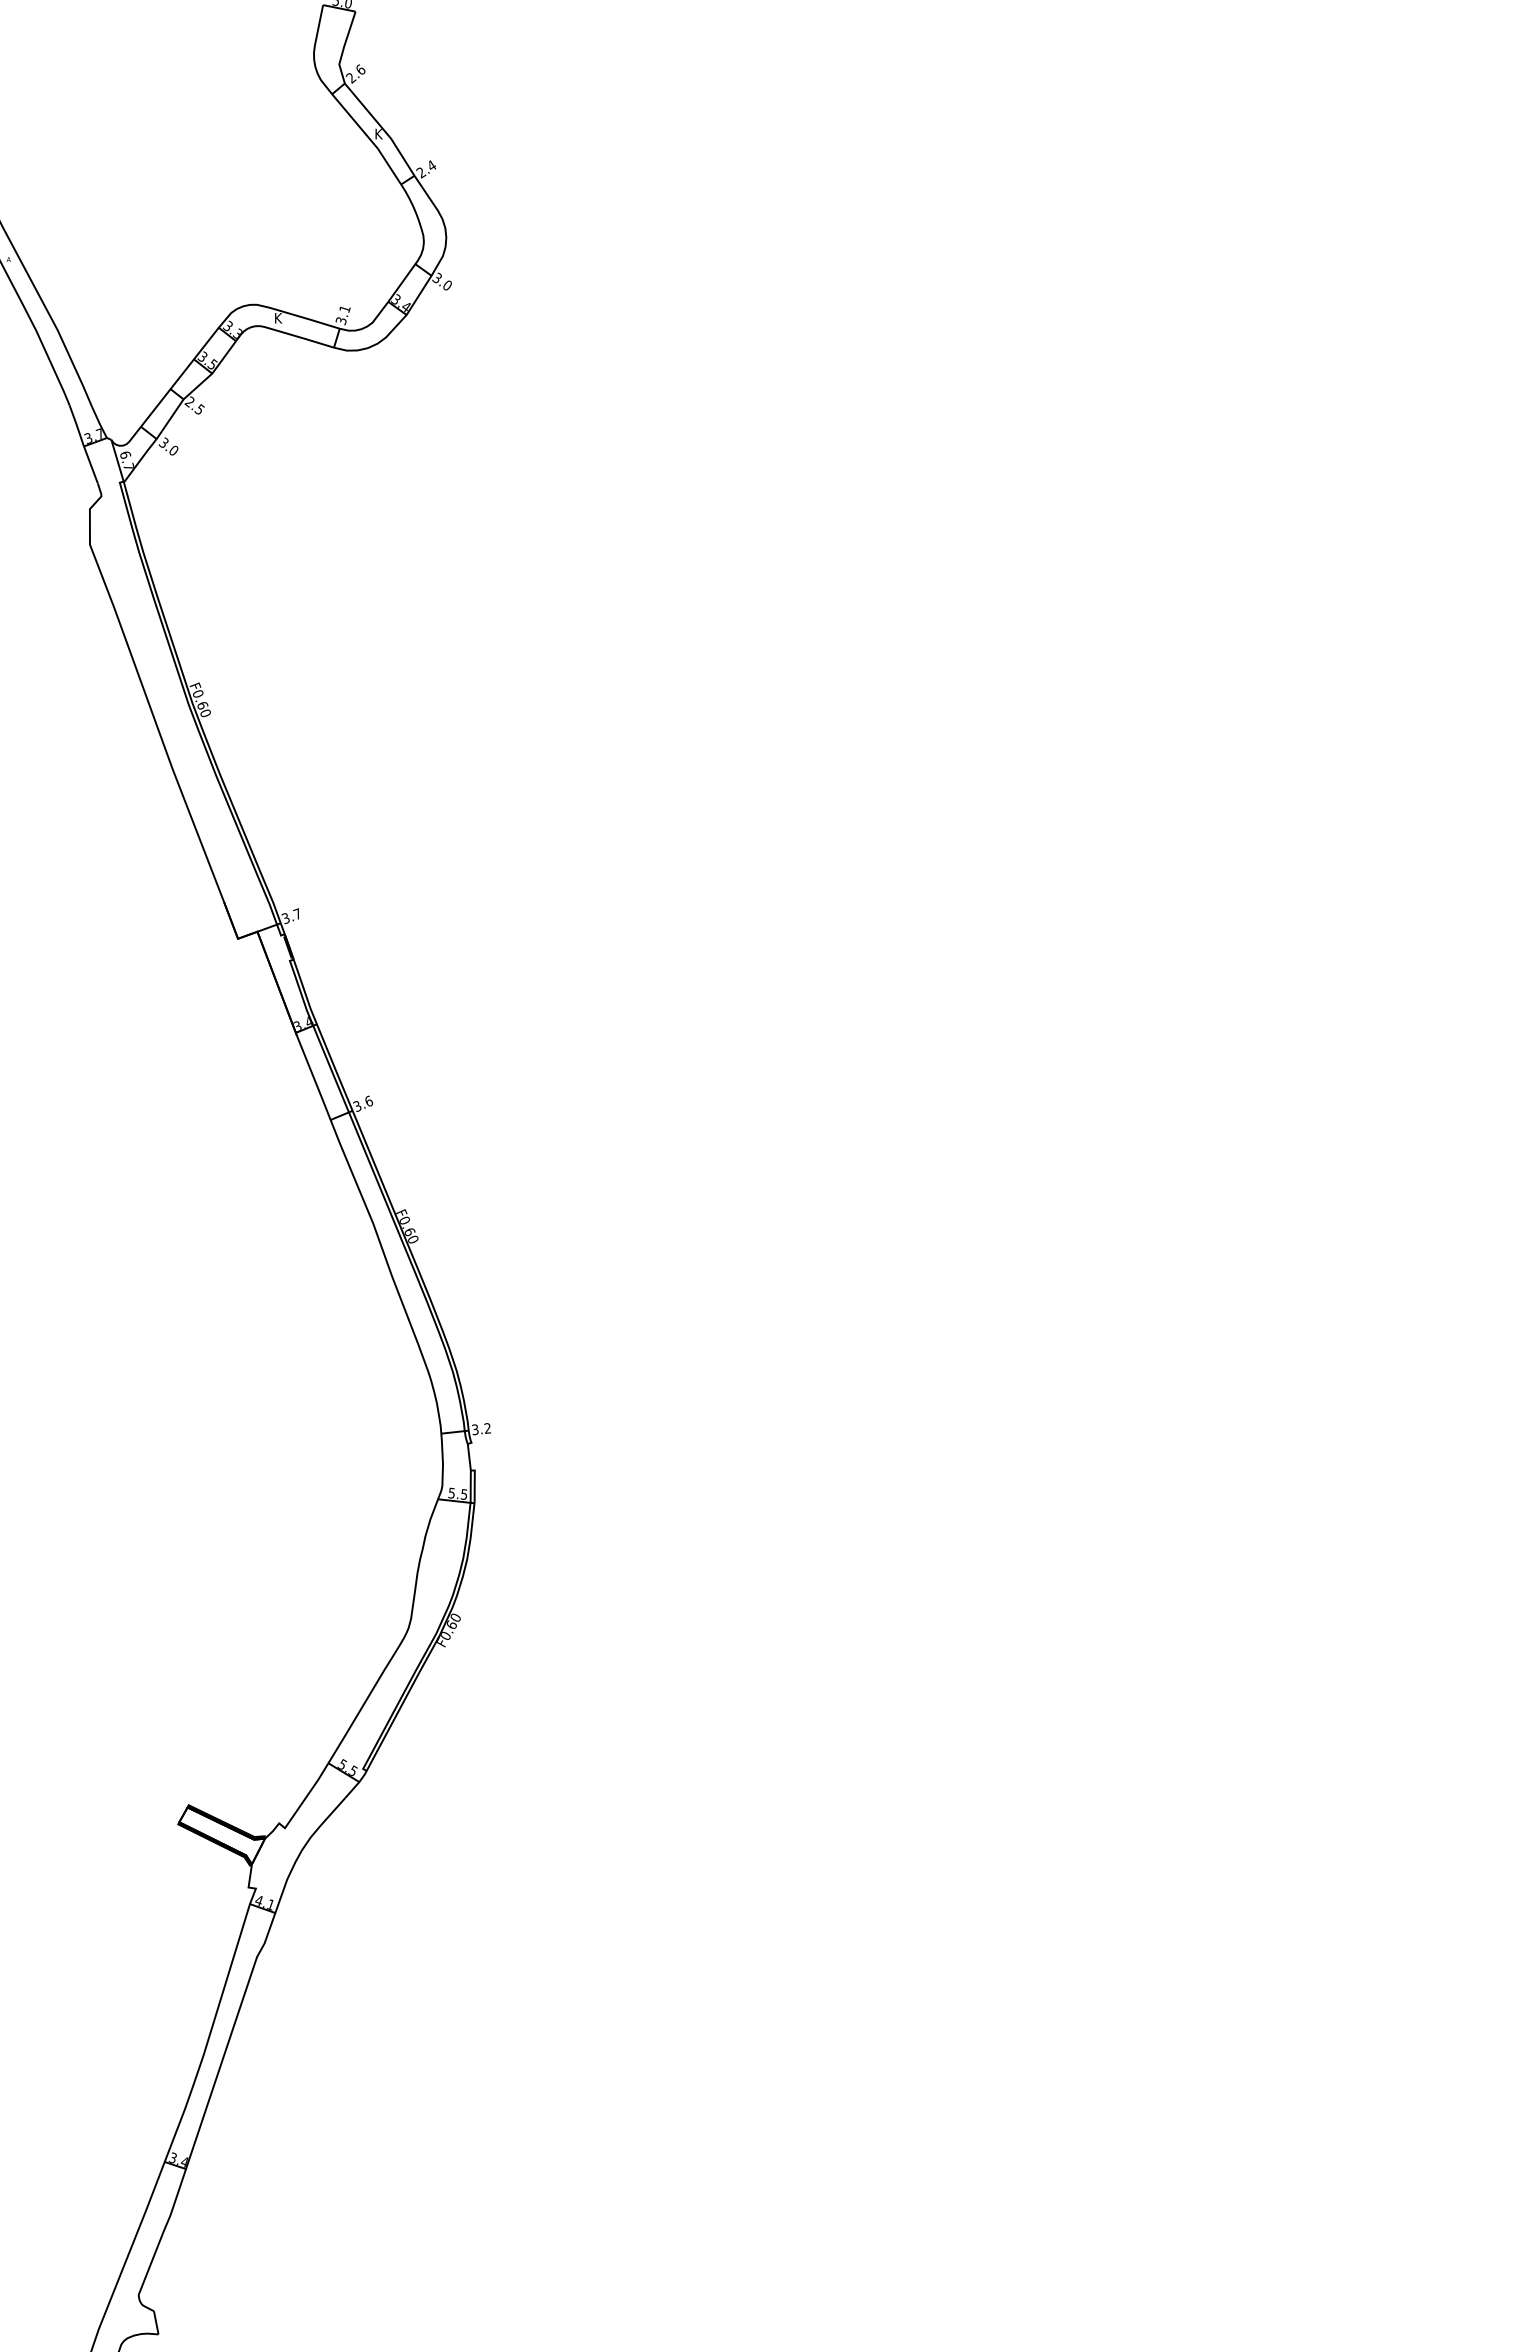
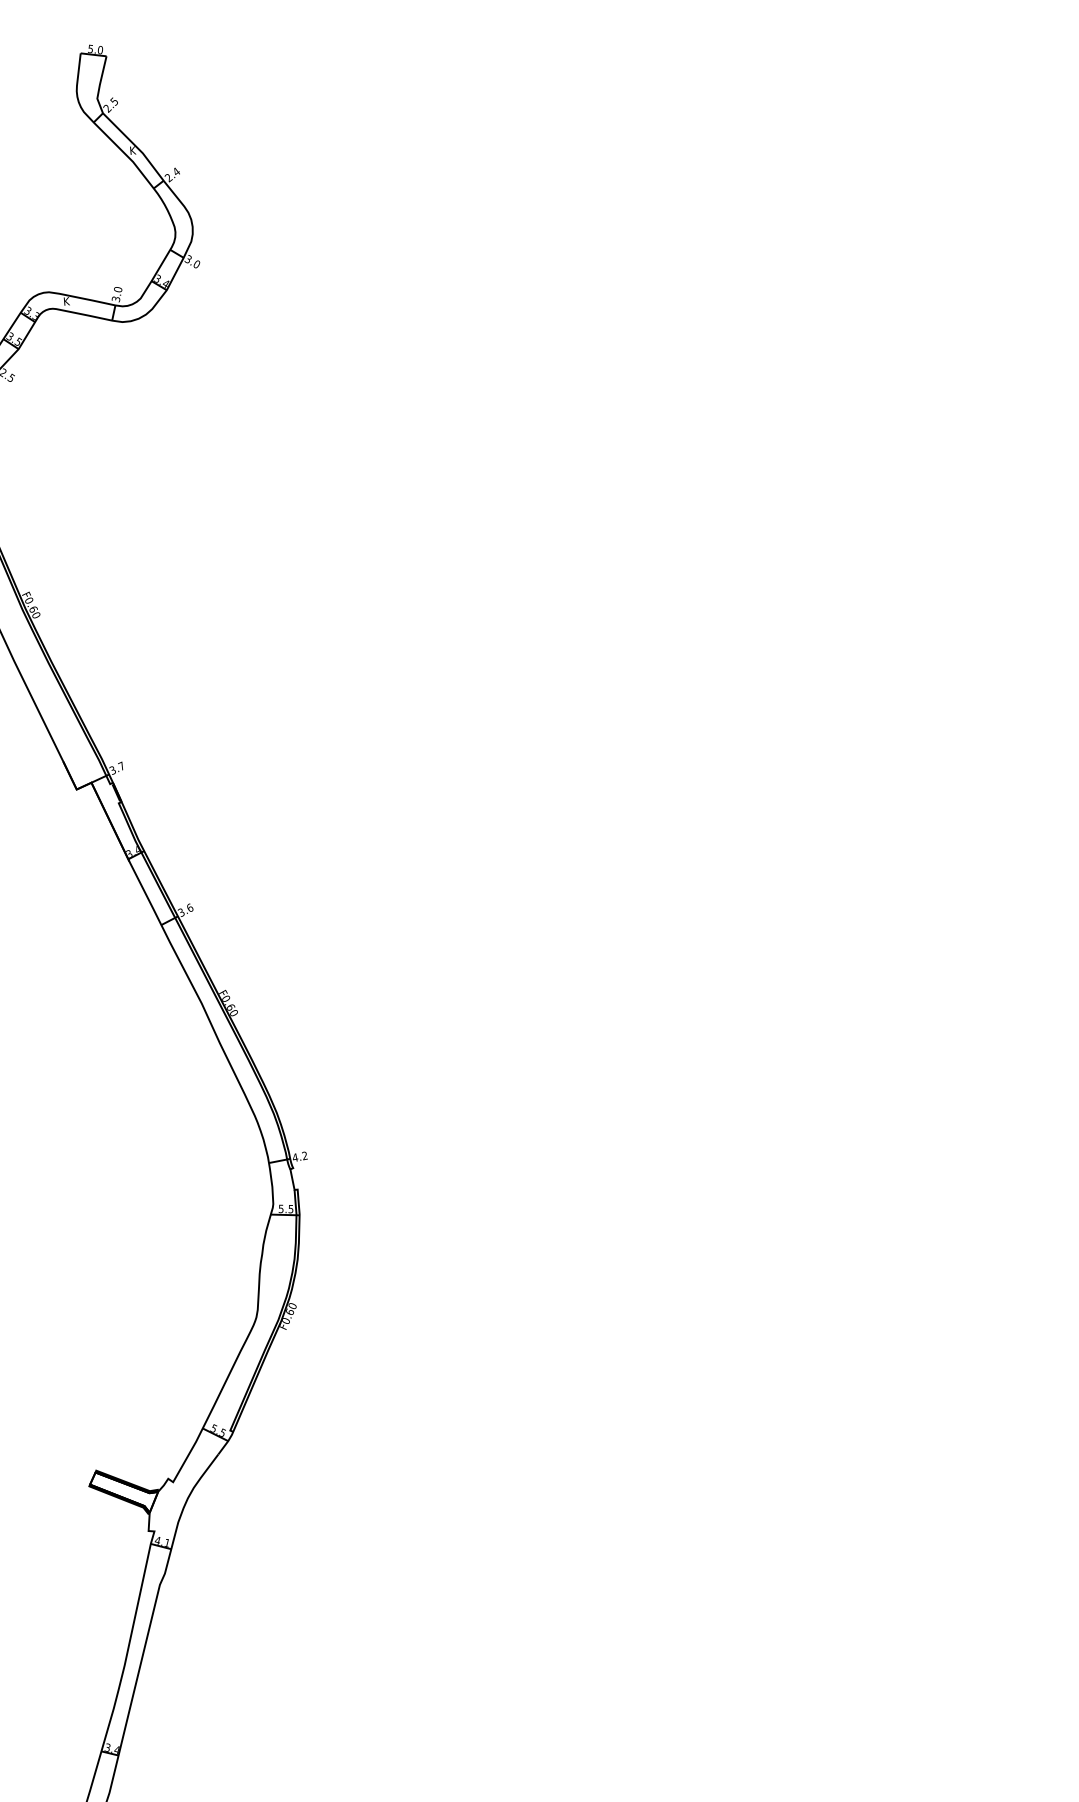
text: (360, 69) -> (114, 101), 2.6 -> 2.5
text: (344, 308) -> (117, 289), 3.1 -> 3.0
text: (475, 1429) -> (295, 1157), 3.2 -> 4.2

